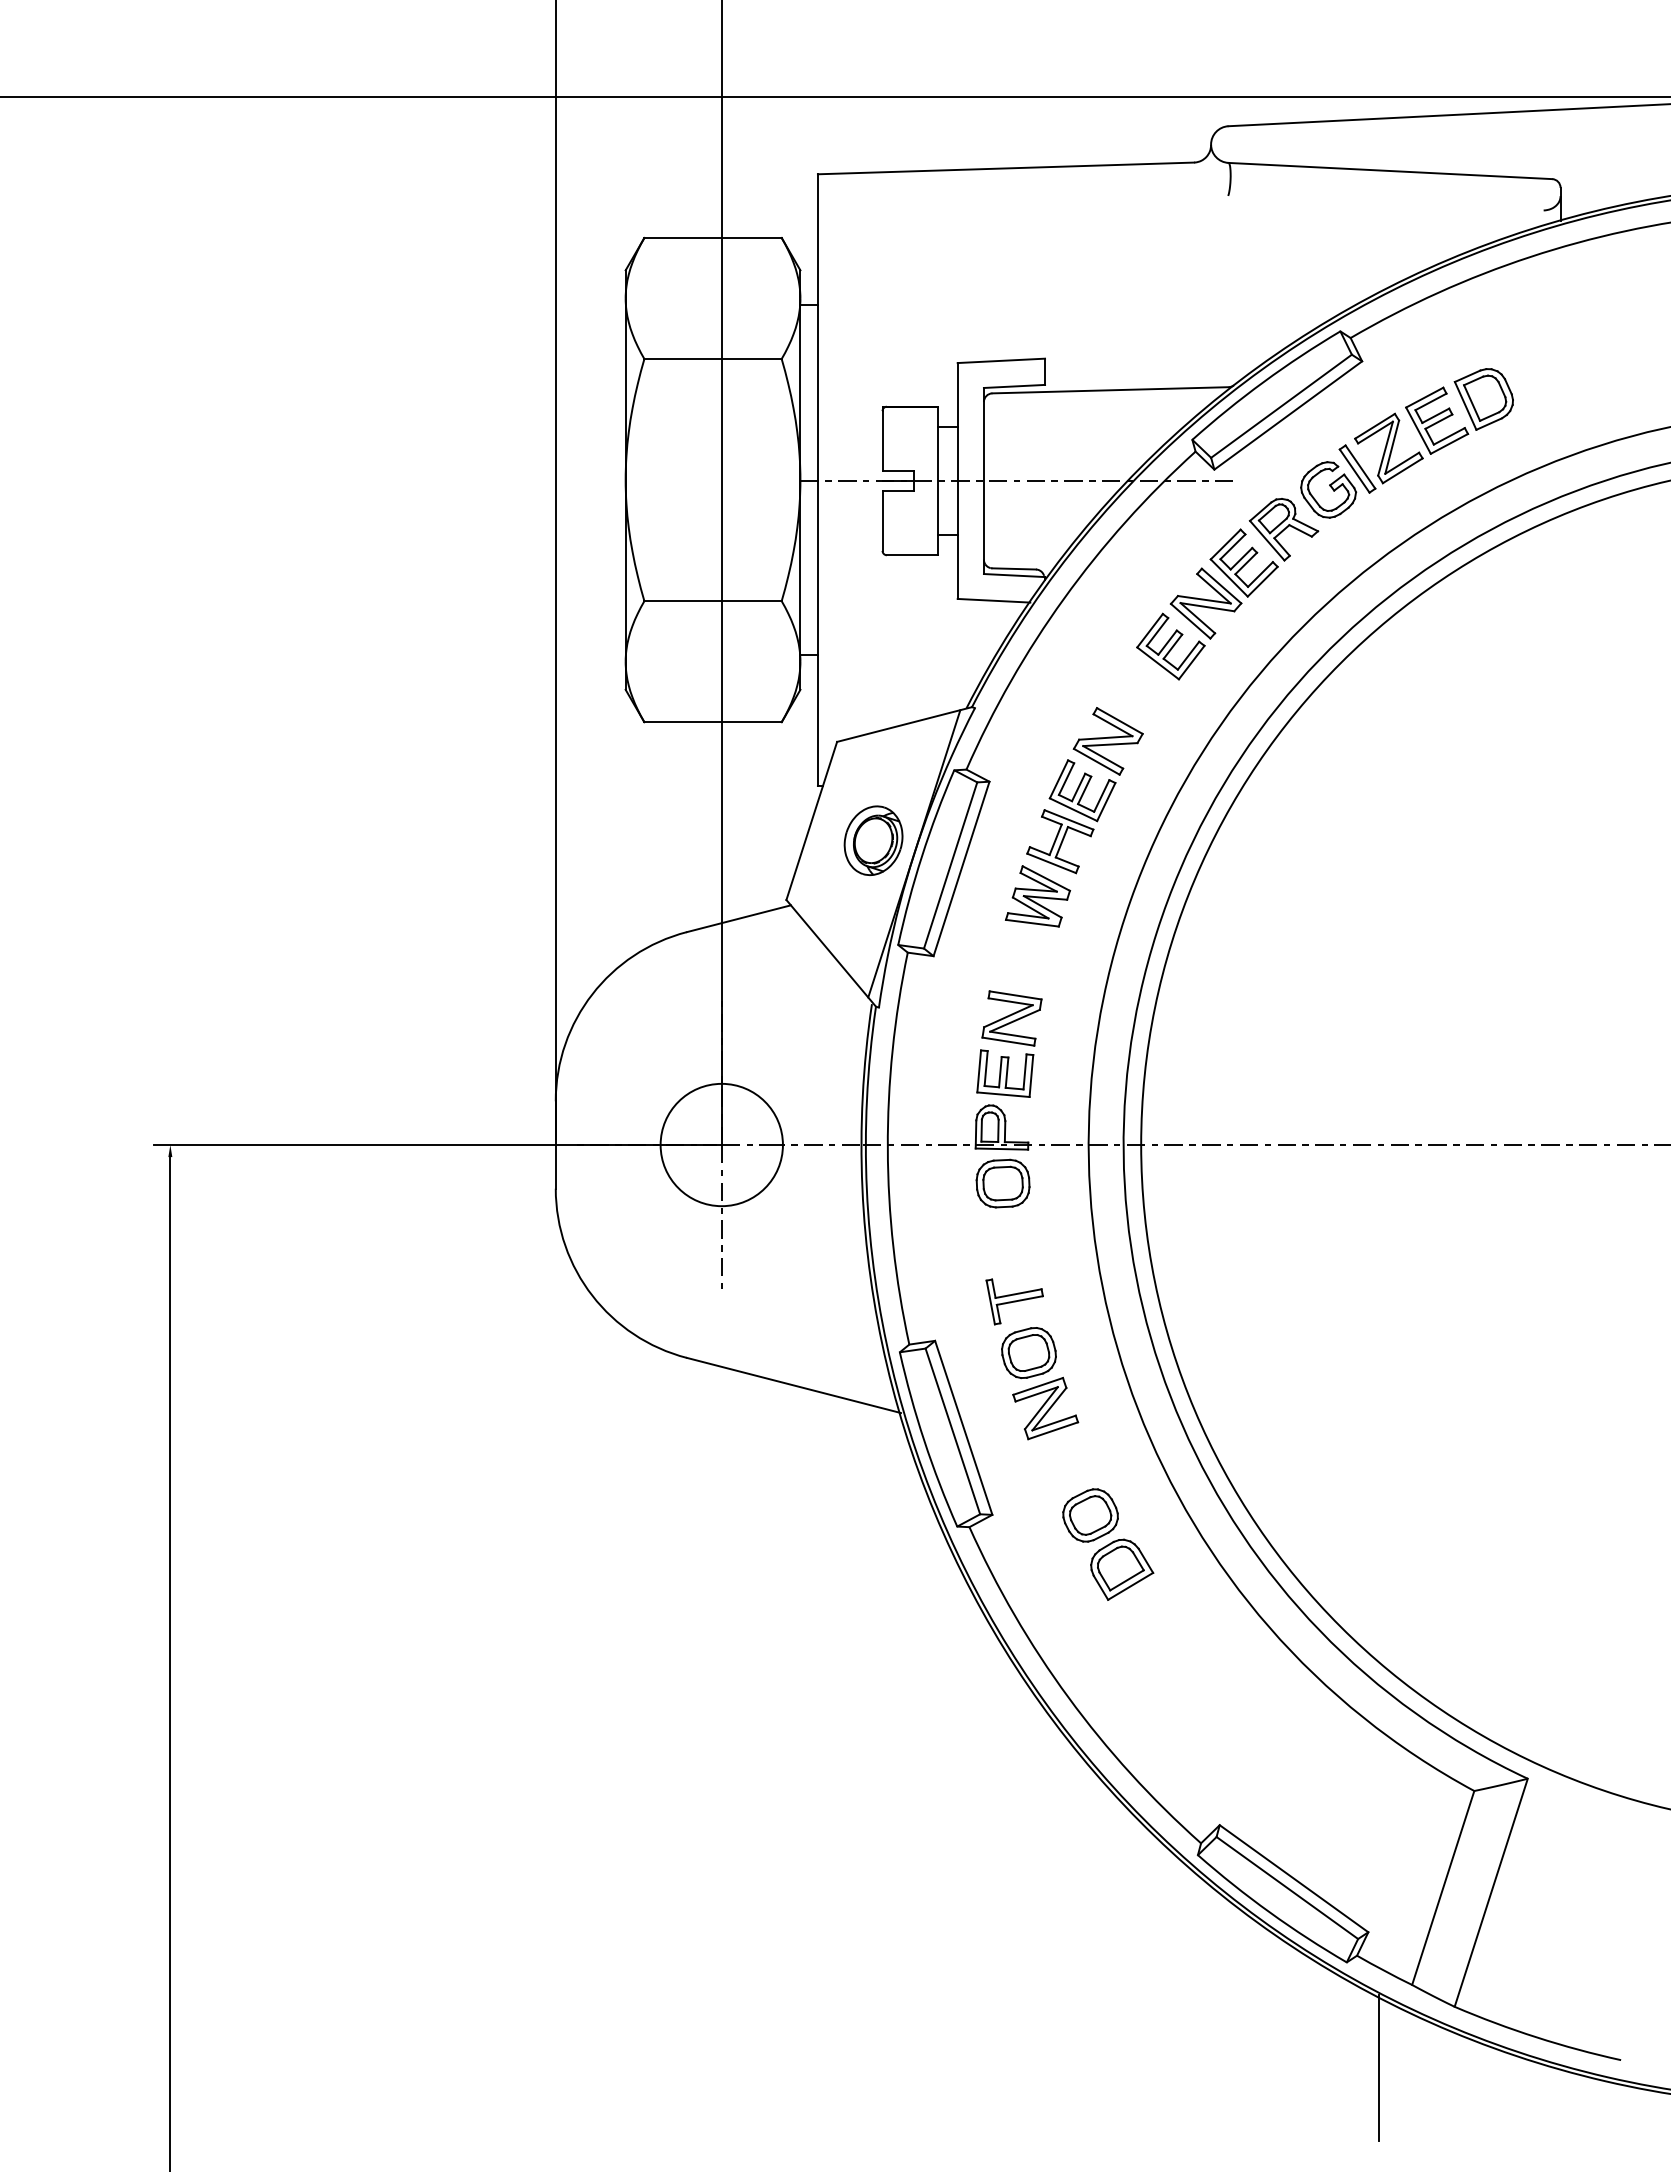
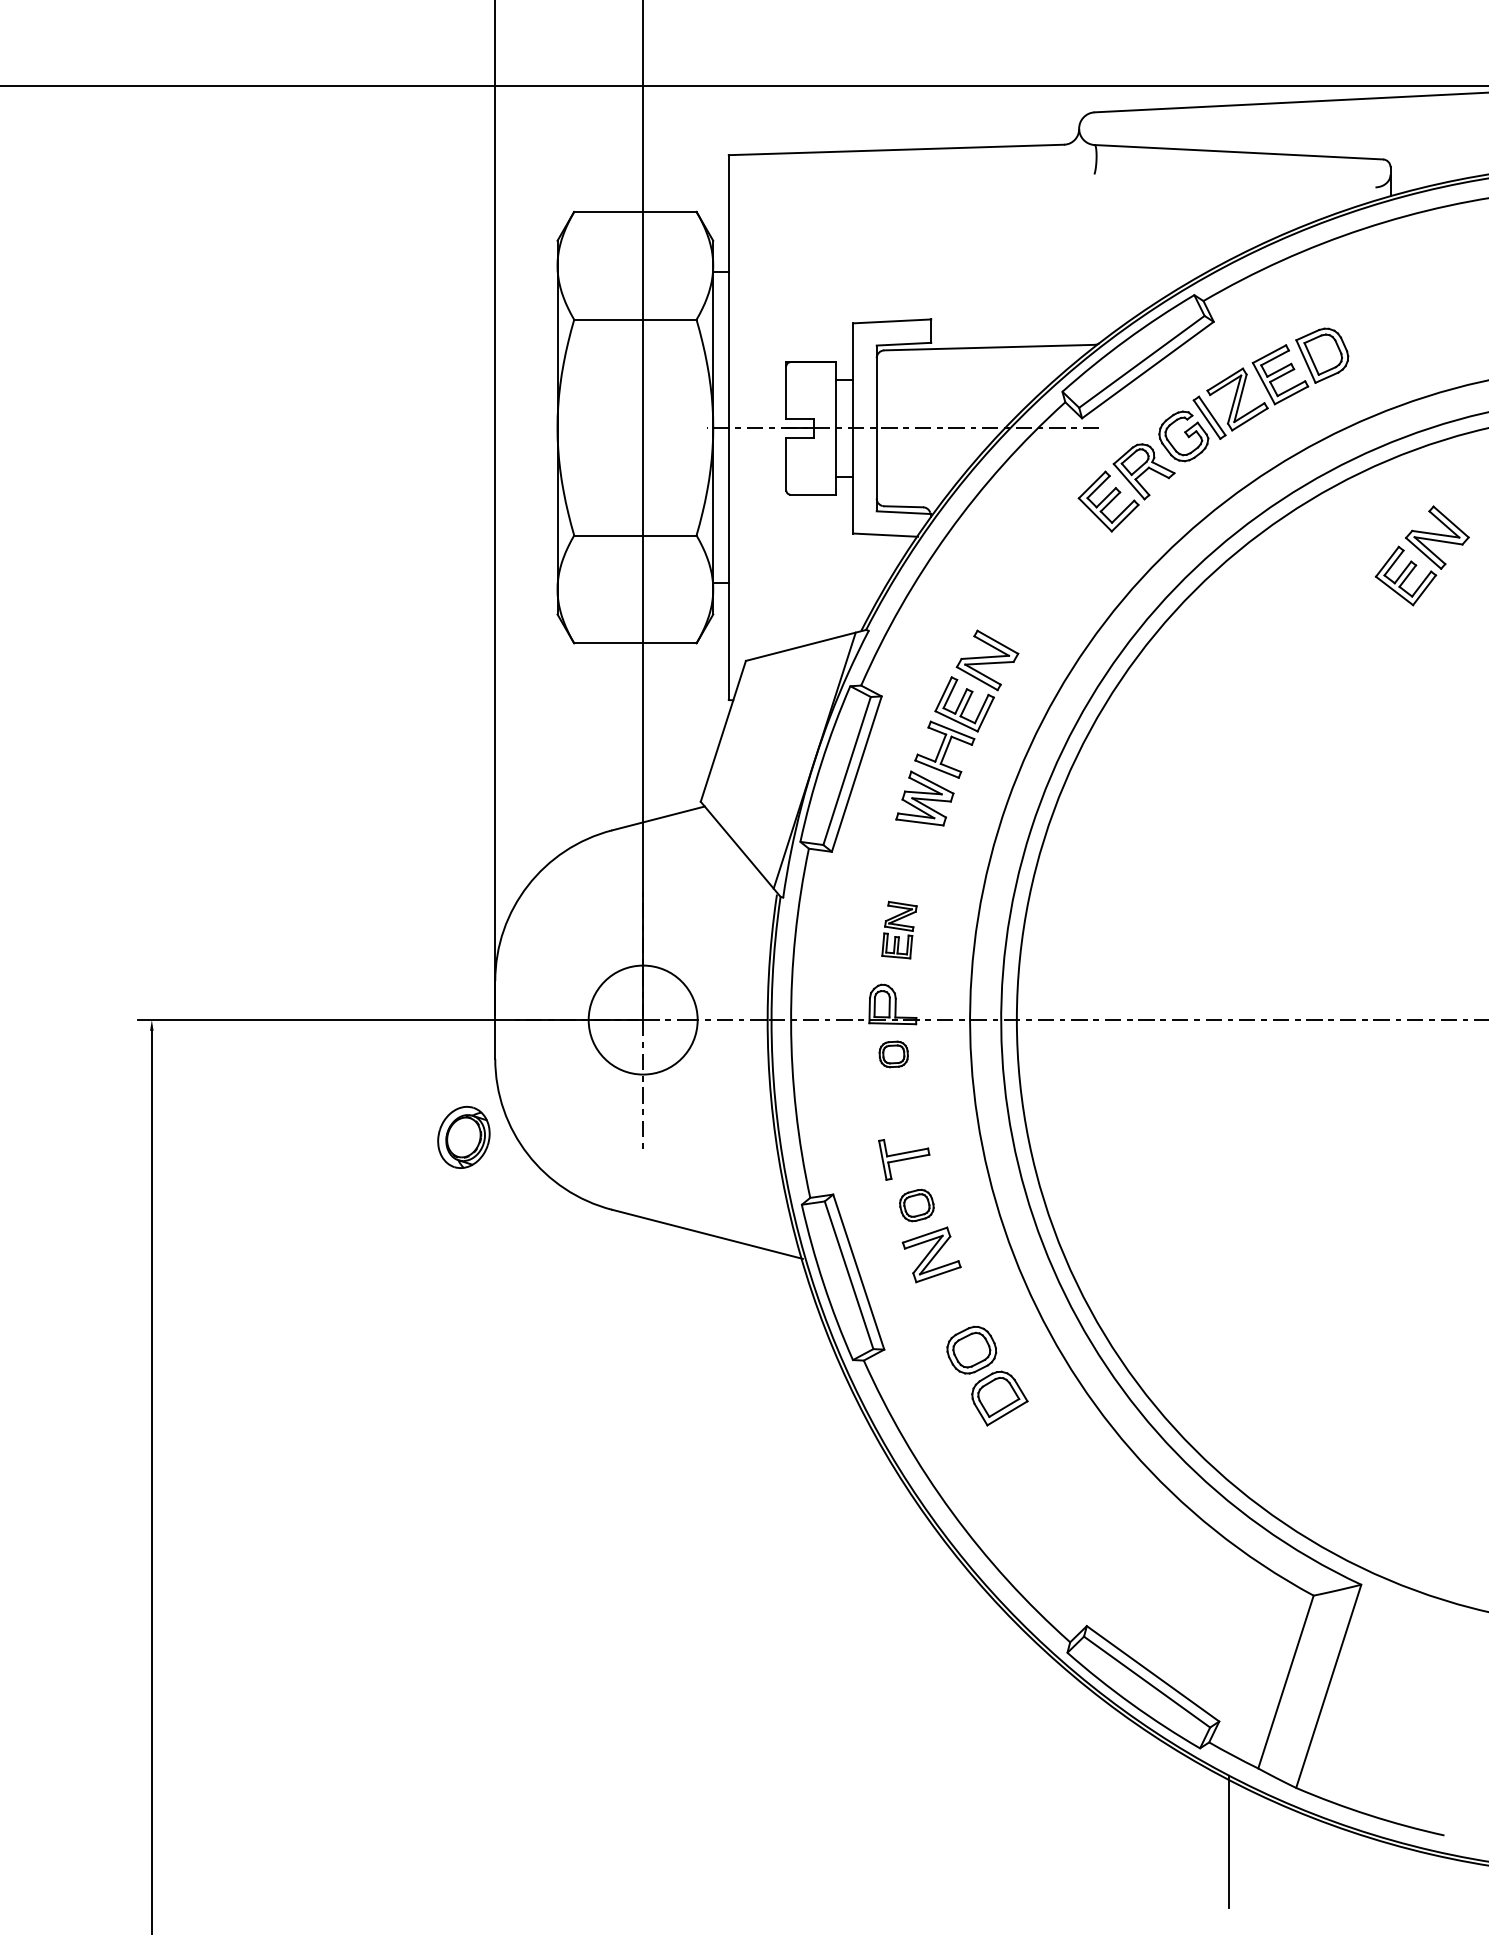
part: (1189, 623) -> (1422, 555), moved
part: (873, 840) -> (463, 1137), moved
part: (1009, 1043) -> (899, 929), size x0.6
part: (1002, 1183) -> (893, 1054), size x0.6
part: (1028, 1353) -> (916, 1205), size x0.7

